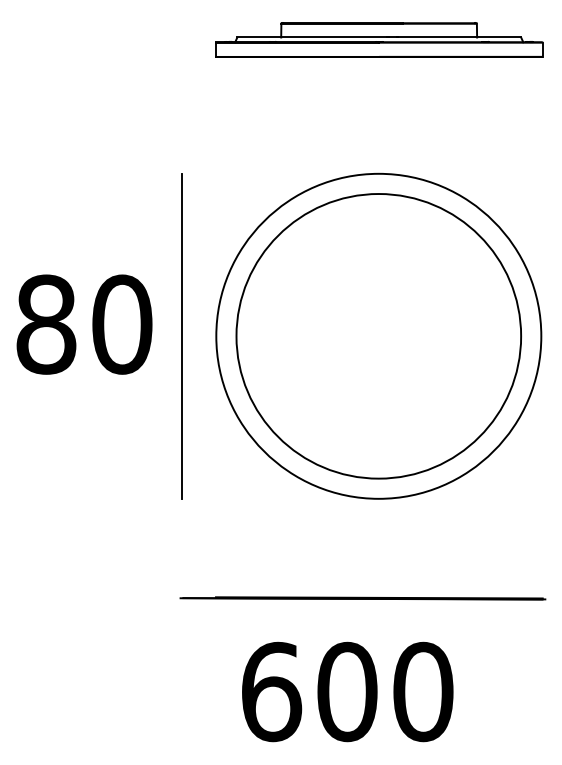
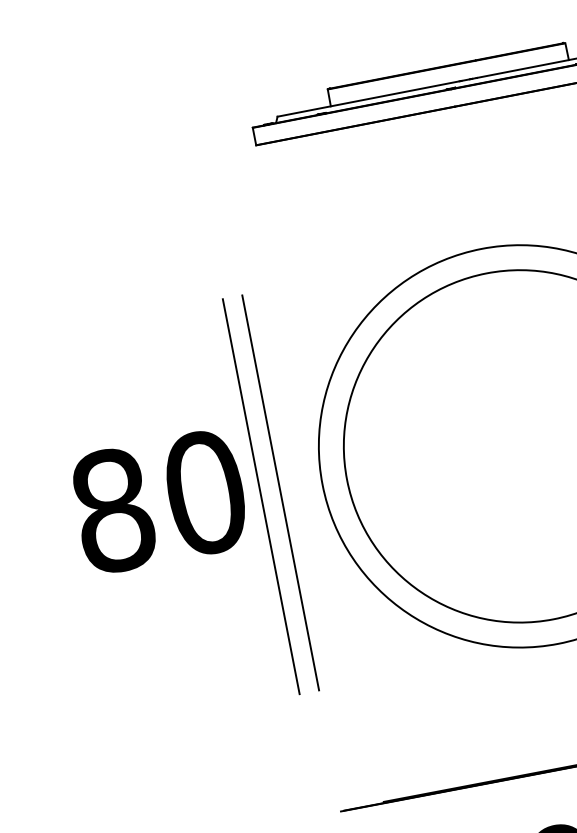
line: (165, 336) -> (260, 496), added

